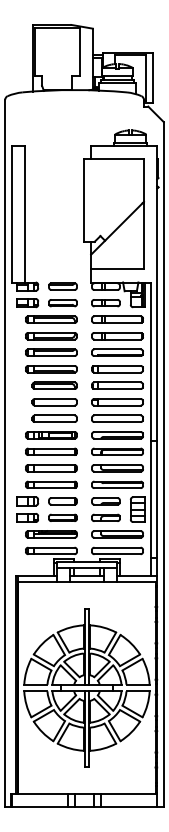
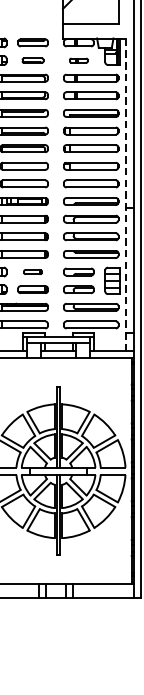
part: (62, 303) -> (32, 60), size x0.7
part: (105, 303) -> (78, 60), size x0.6
line: (150, 429) -> (126, 195), solid -> dashed
part: (62, 501) -> (32, 272), size x0.6

